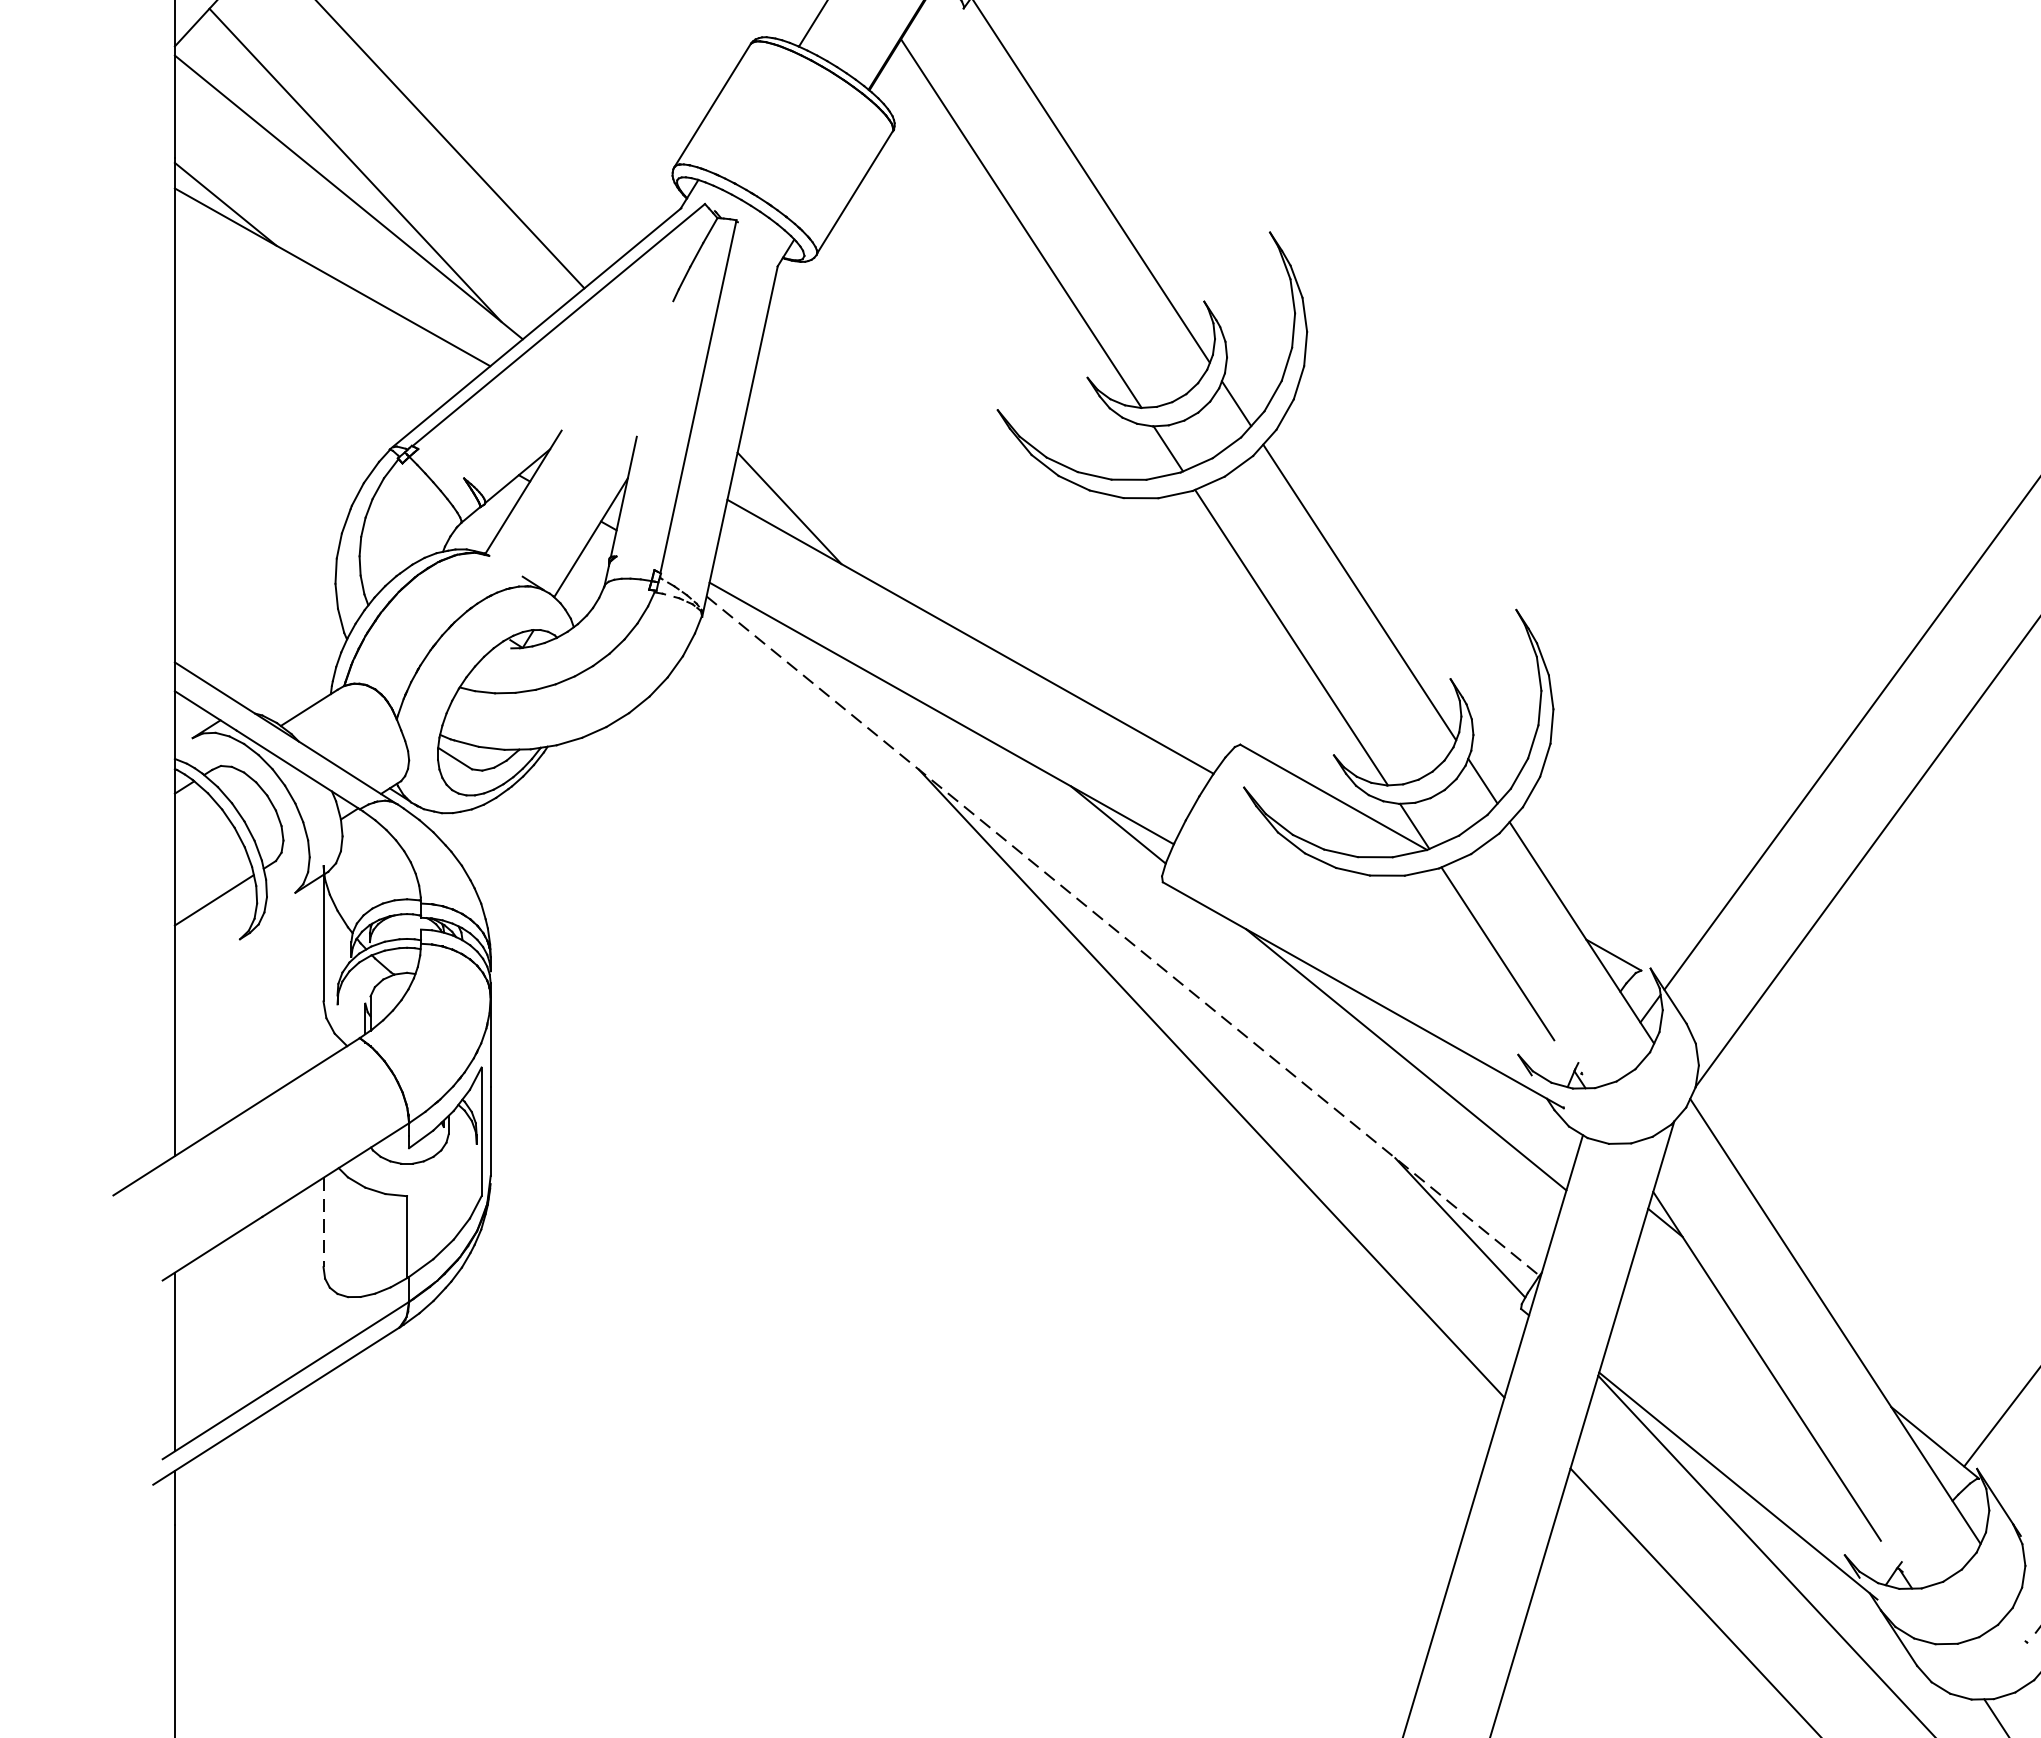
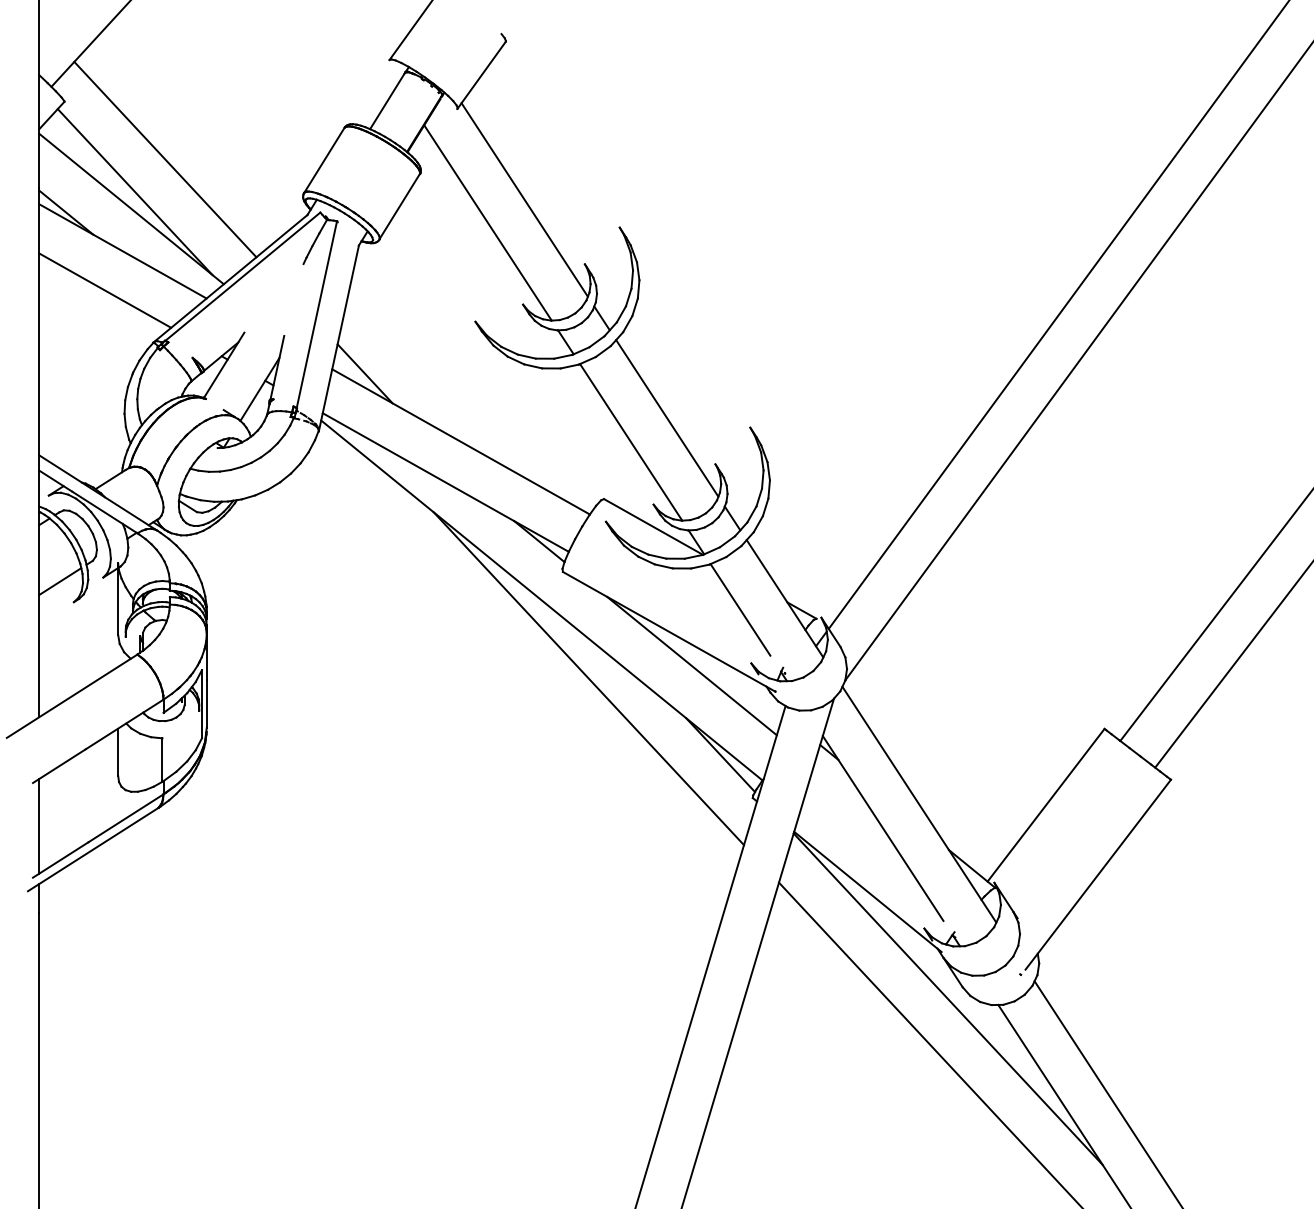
line: (299, 351) -> (105, 290), added
line: (1122, 936) -> (541, 600), dashed -> solid
line: (324, 1222) -> (118, 752), dashed -> solid

